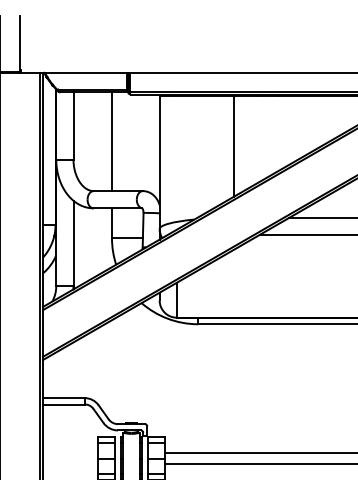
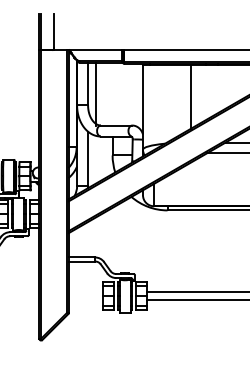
line: (111, 140) -> (95, 93), moved

